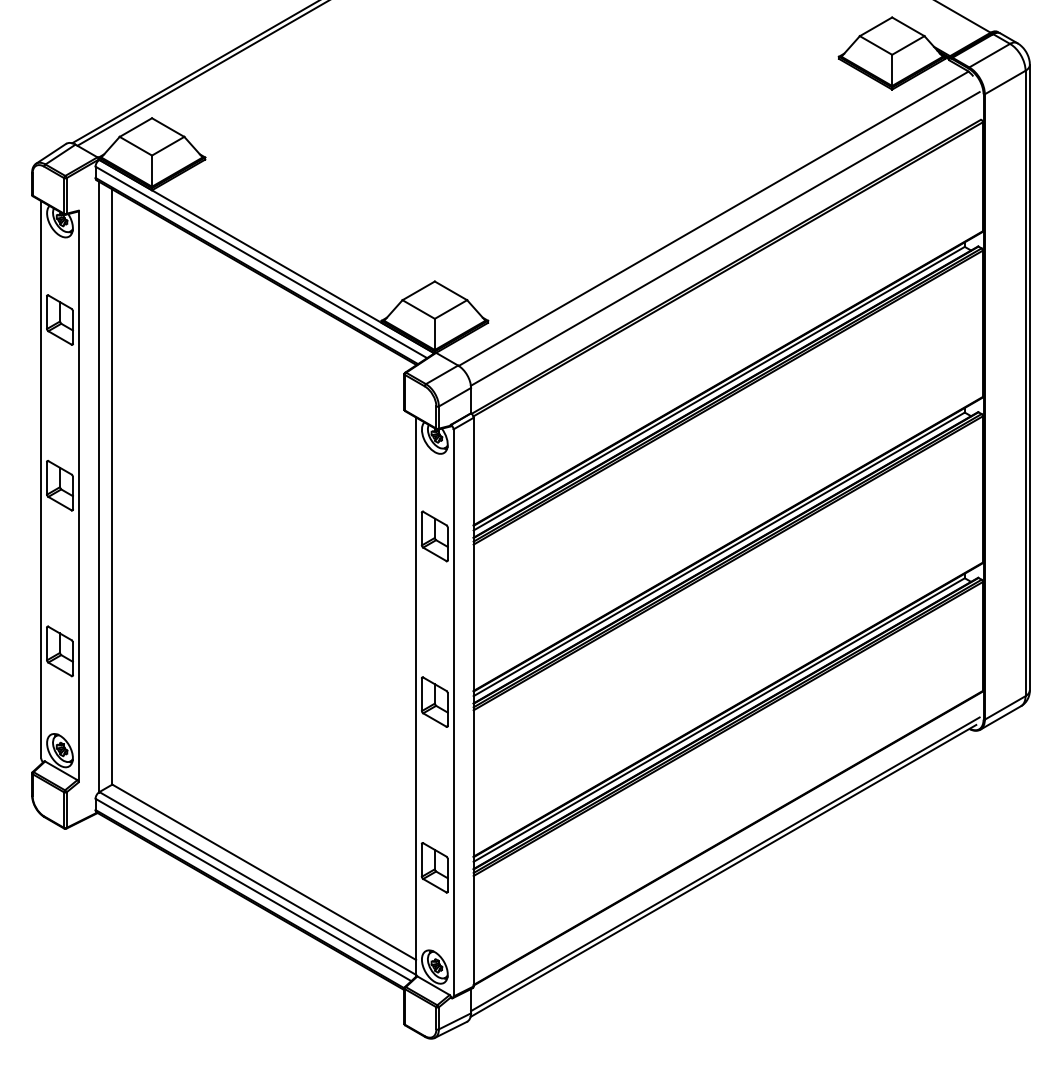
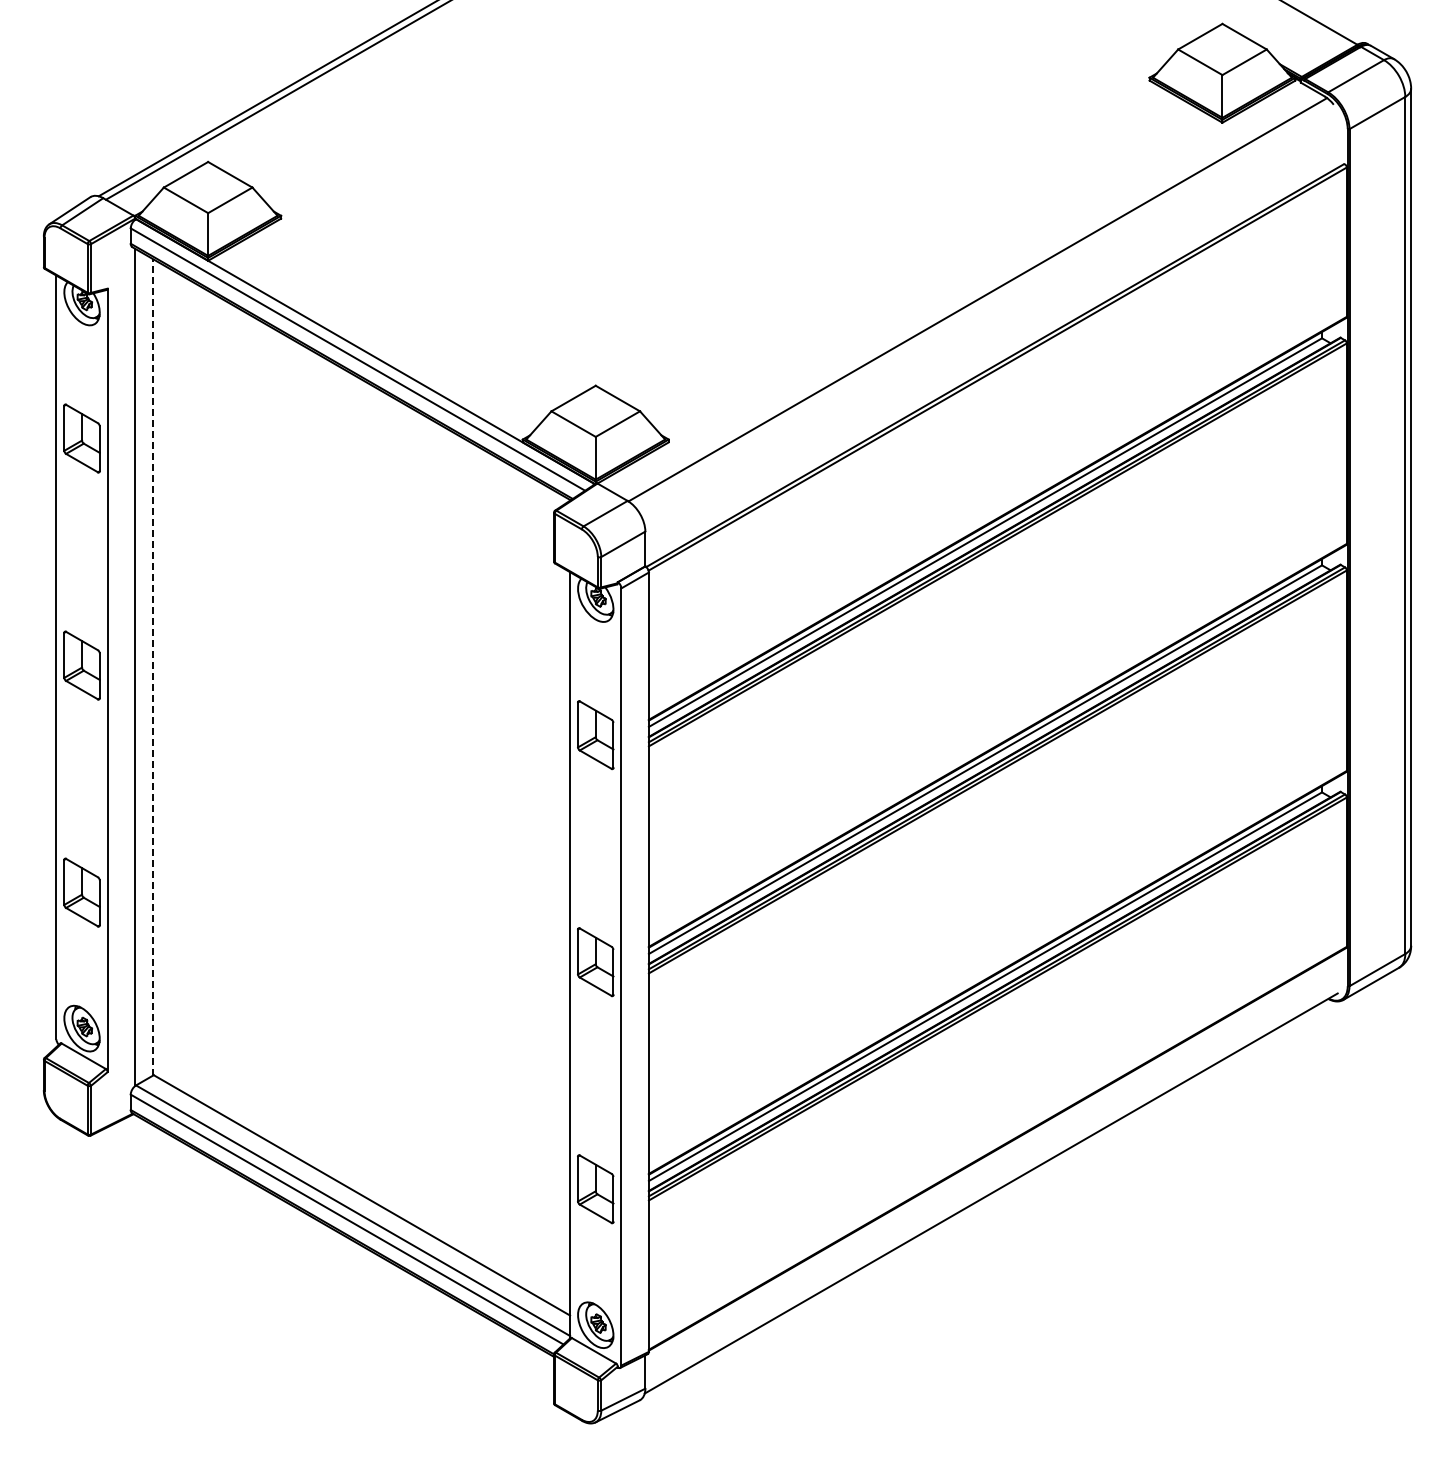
line: (725, 239) -> (993, 327), removed
line: (111, 486) -> (152, 666), solid -> dashed
line: (725, 864) -> (993, 1184), removed

